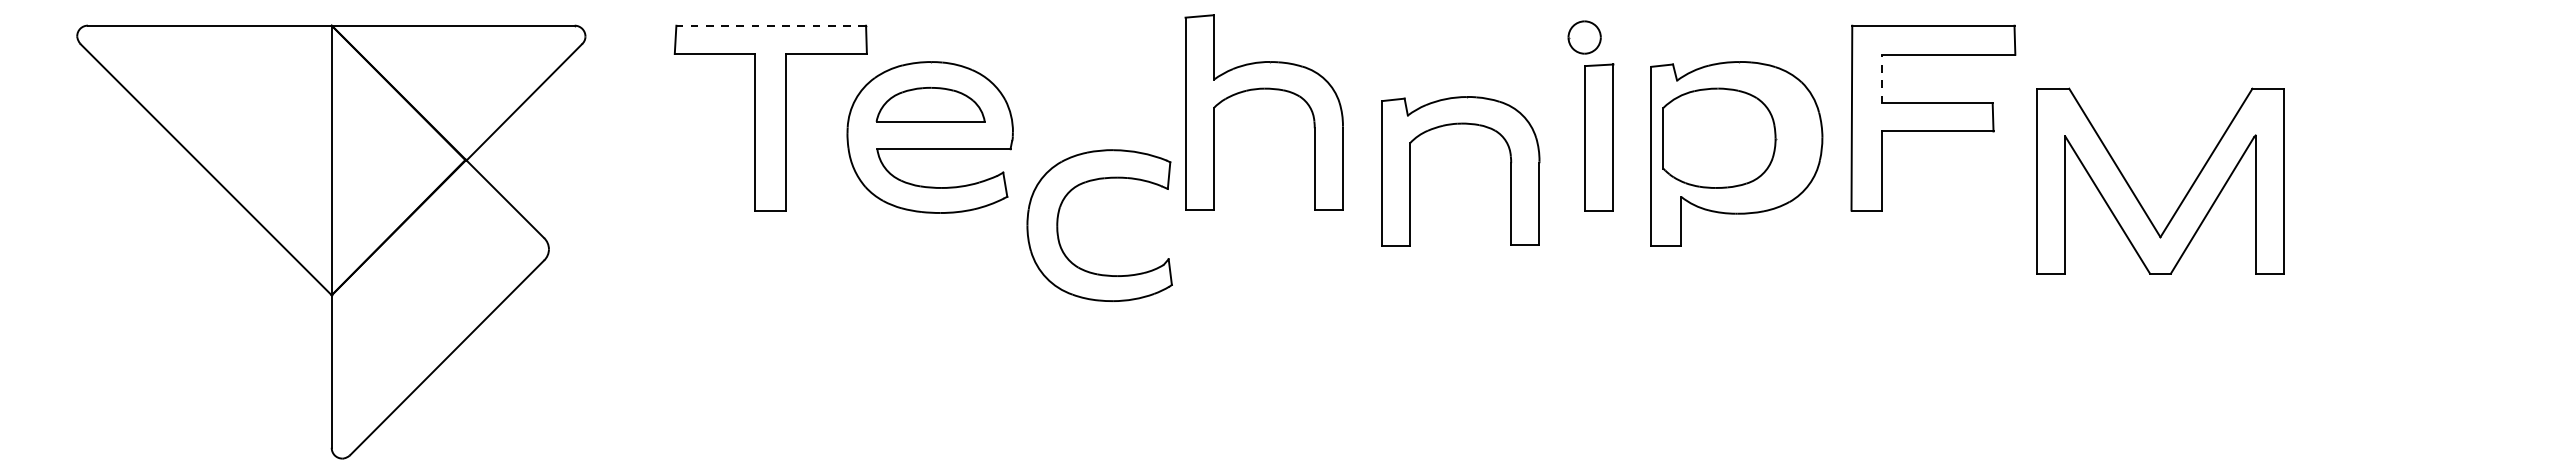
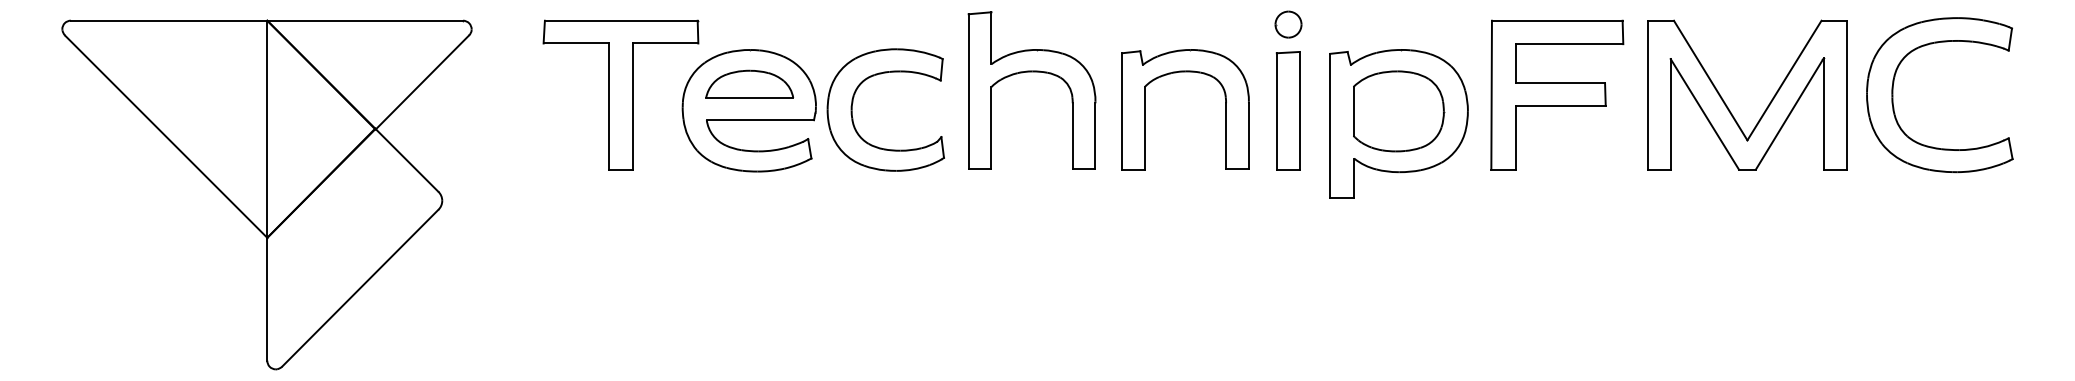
line: (771, 25) -> (621, 20), dashed -> solid
part: (1584, 37) -> (1288, 24), moved
line: (1882, 78) -> (1516, 63), dashed -> solid
part: (1263, 89) -> (1031, 72), moved
part: (2350, 117) -> (1893, 94), added
part: (1452, 125) -> (1178, 72), moved
part: (1719, 137) -> (1398, 110), moved
part: (2137, 197) -> (1728, 108), moved
part: (1058, 225) -> (852, 109), moved

